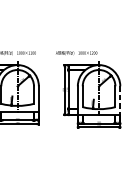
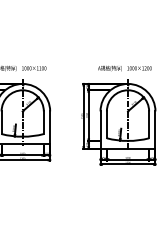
text: (76, 53) -> (124, 68), moved
line: (120, 100) -> (155, 129), dashed -> solid

